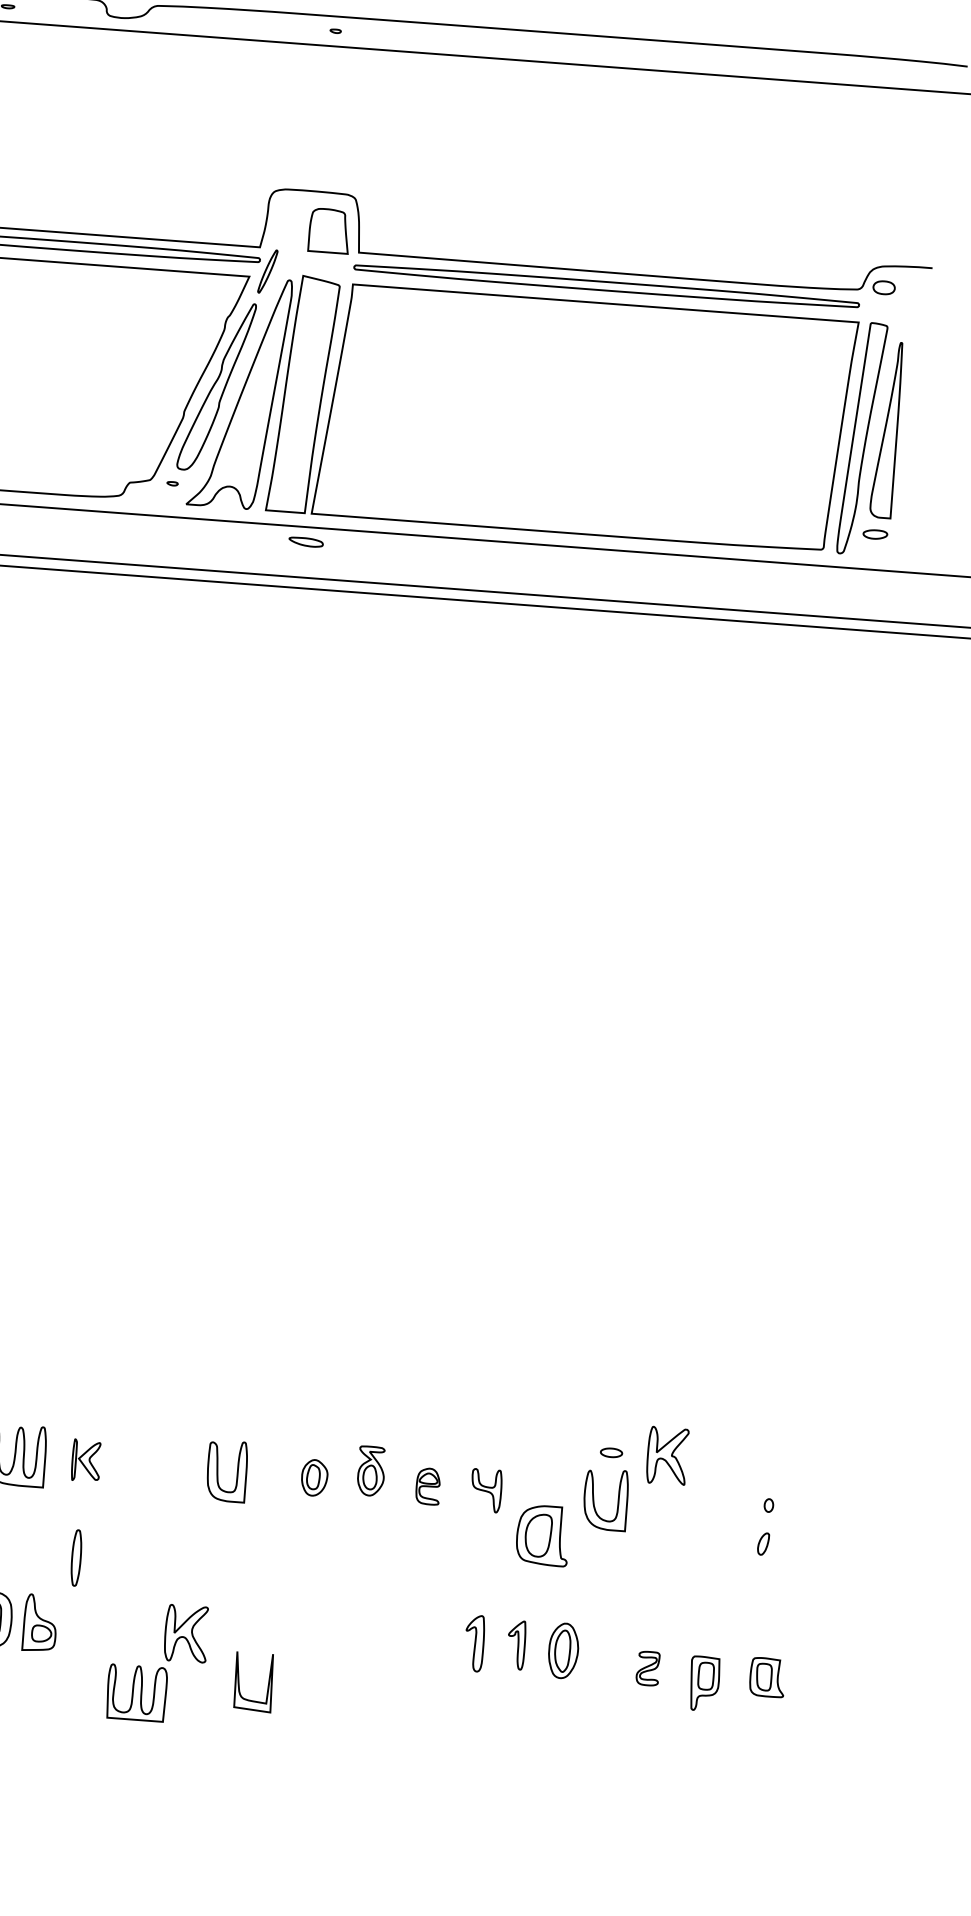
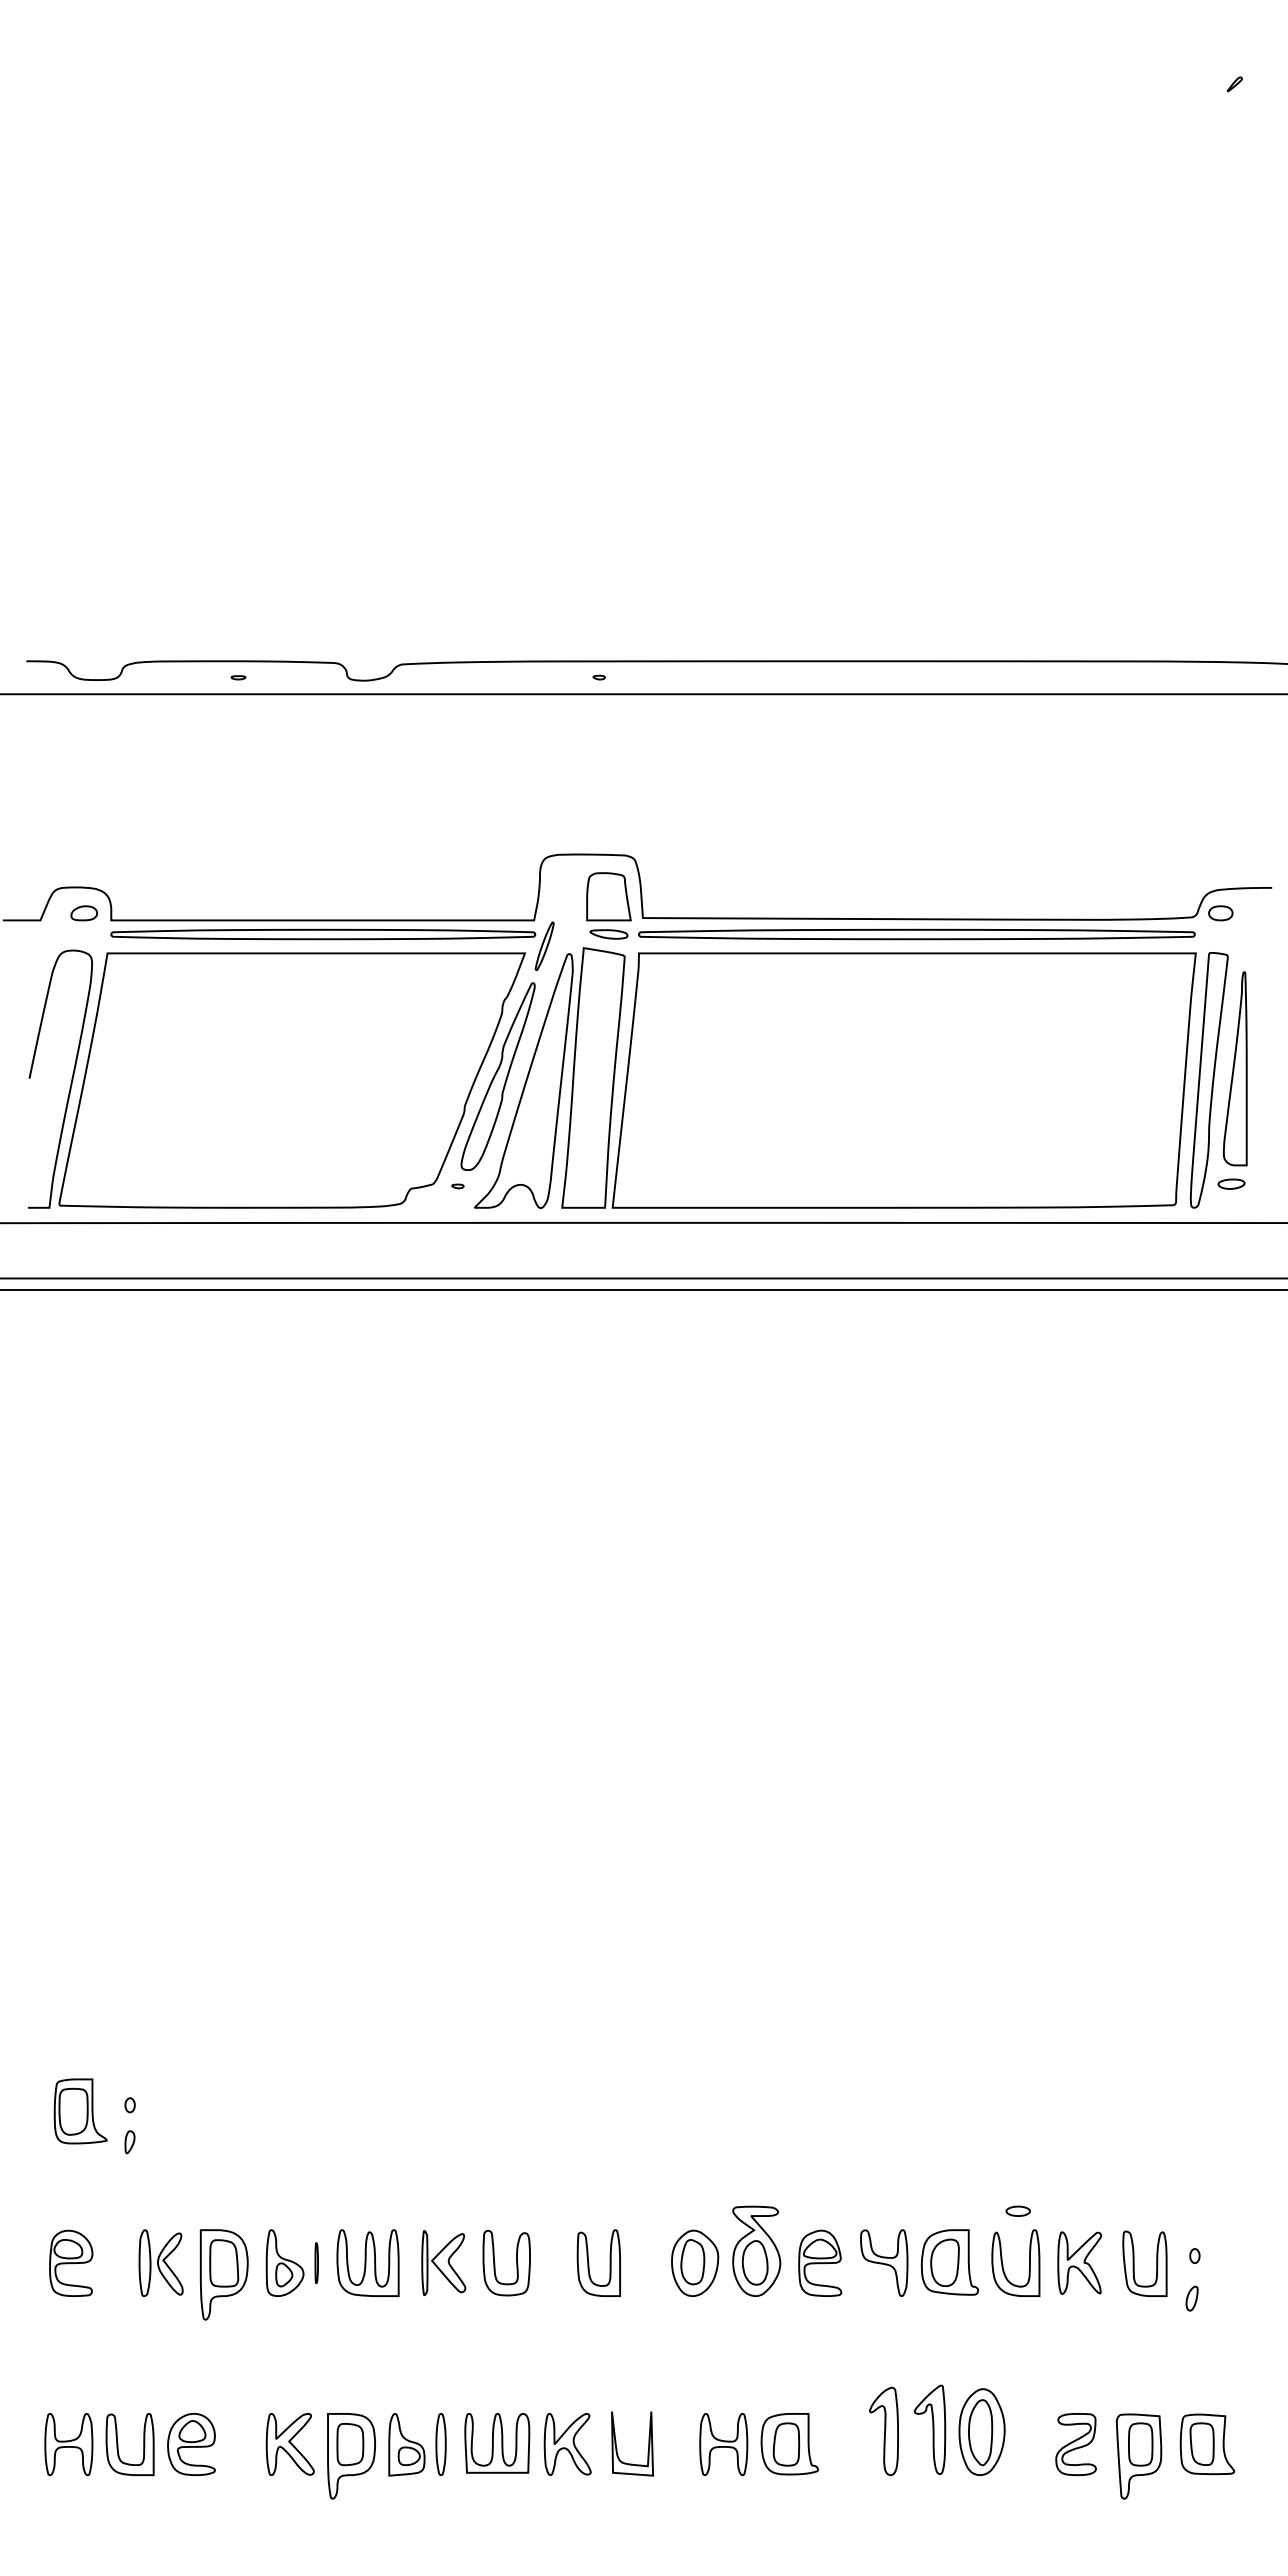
part: (305, 542) -> (608, 934), moved
part: (667, 1455) -> (1079, 2262), moved
part: (86, 1460) -> (443, 2262), size x1.43
part: (152, 1465) -> (516, 2263), added
part: (371, 1470) -> (756, 2250), size x1.67
part: (314, 1477) -> (695, 2262), size x1.67
part: (428, 1485) -> (820, 2262), size x1.67
part: (486, 1490) -> (884, 2262), size x1.43
part: (713, 1508) -> (1134, 2263), added
part: (542, 1535) -> (949, 2262), moved
part: (75, 1557) -> (440, 2444), moved
part: (474, 1642) -> (883, 2430), size x1.43
part: (327, 1644) -> (723, 2444), added
part: (516, 1644) -> (929, 2429), size x1.67
part: (387, 1649) -> (789, 2444), added
part: (563, 1650) -> (981, 2431), size x1.43
part: (647, 1668) -> (1075, 2444), size x1.67
part: (767, 1677) -> (1207, 2444), size x1.43
part: (704, 1683) -> (1138, 2456), size x1.43
part: (239, 1685) -> (617, 2448), moved
part: (137, 1693) -> (497, 2443), moved

